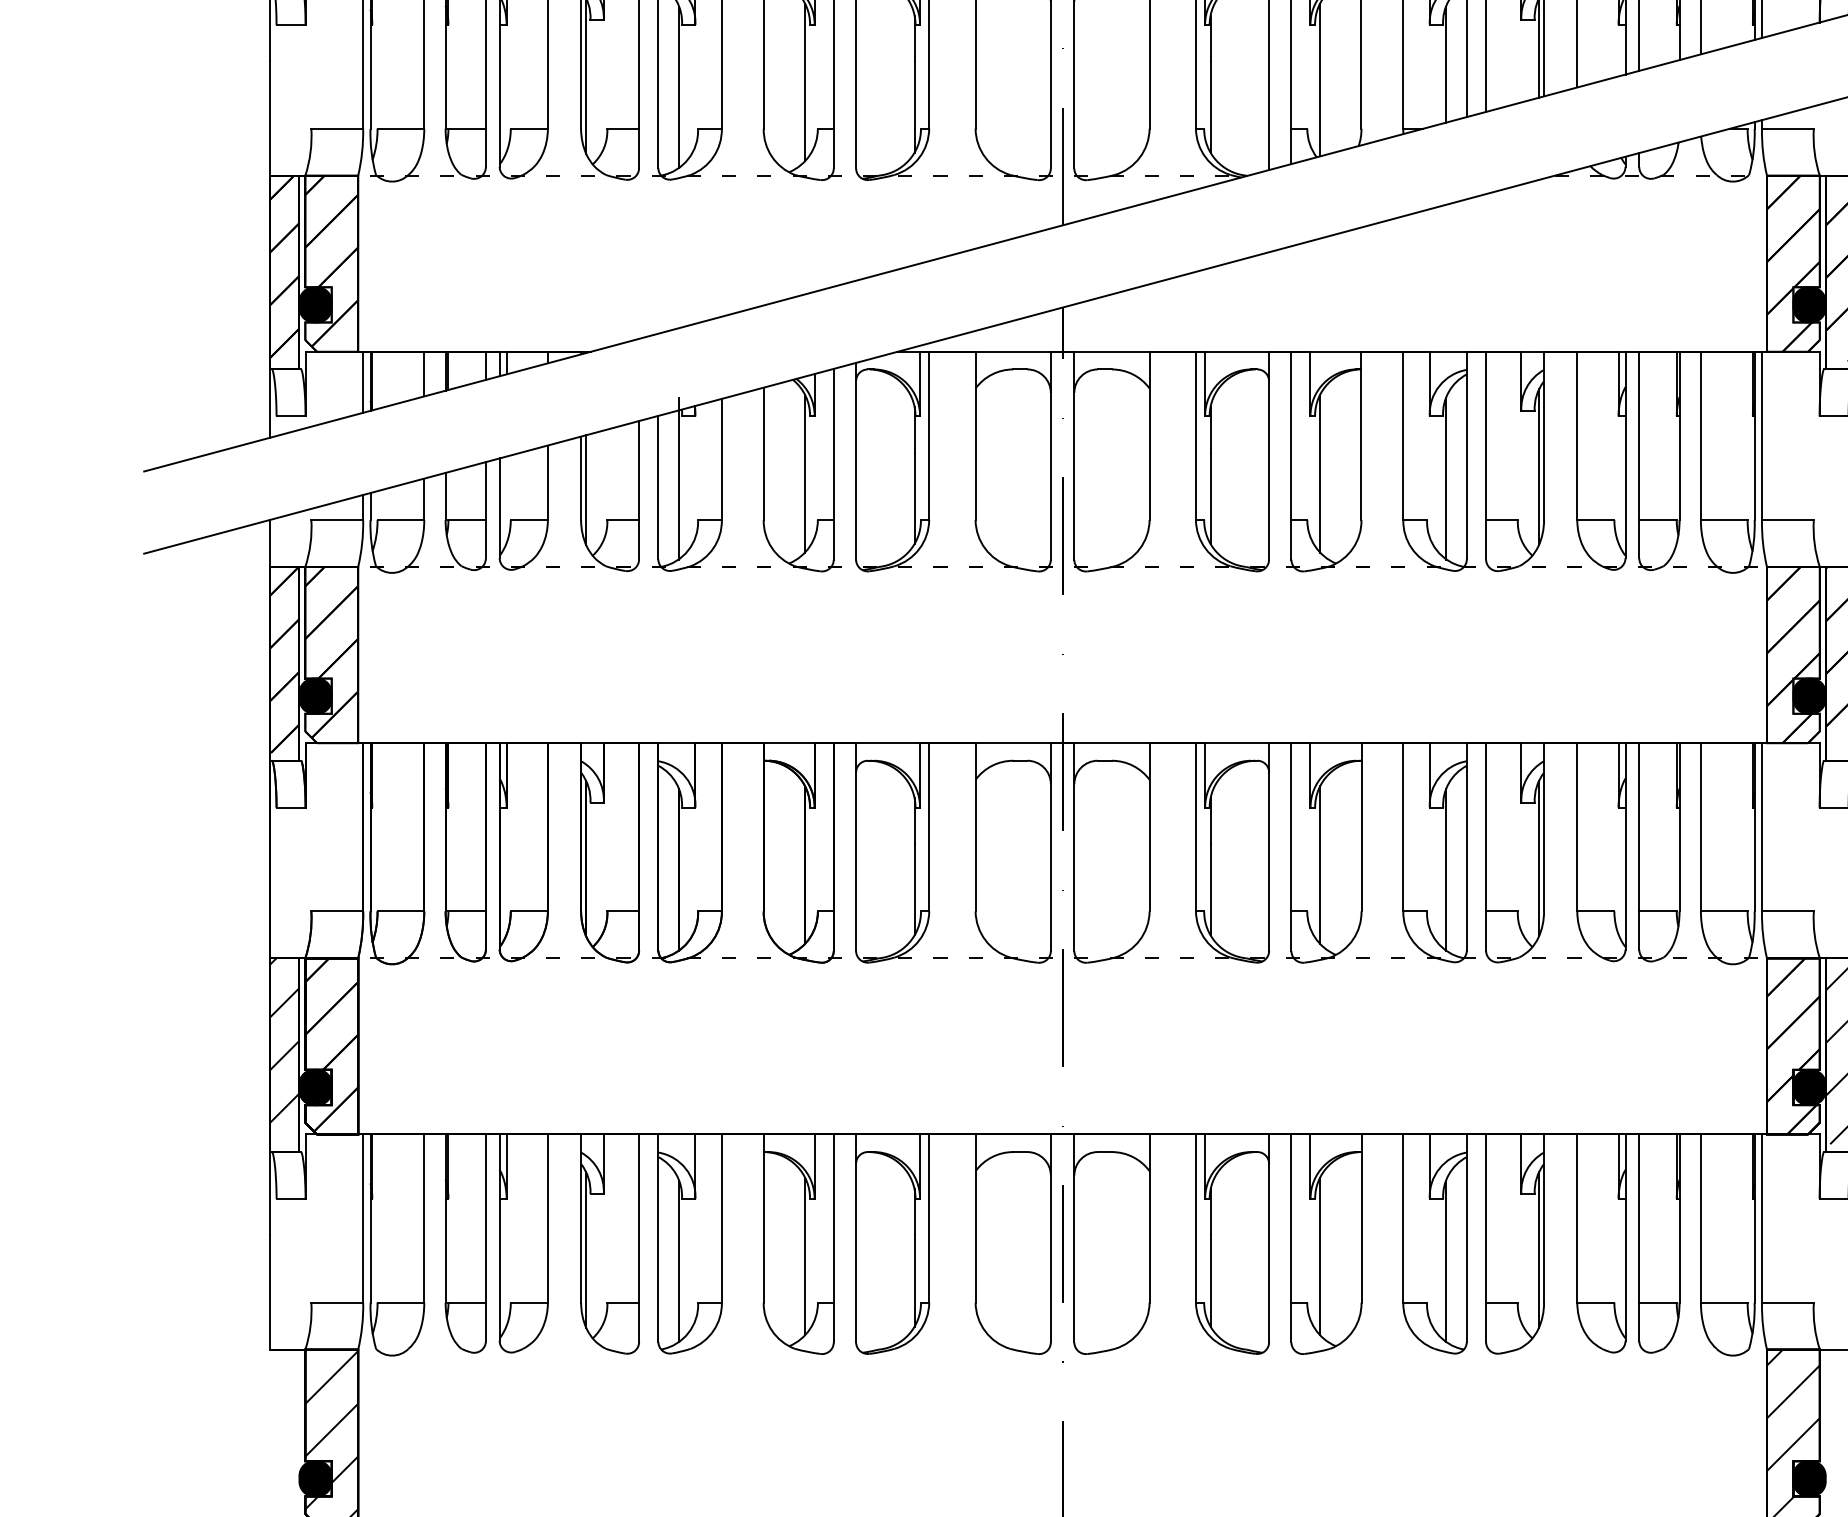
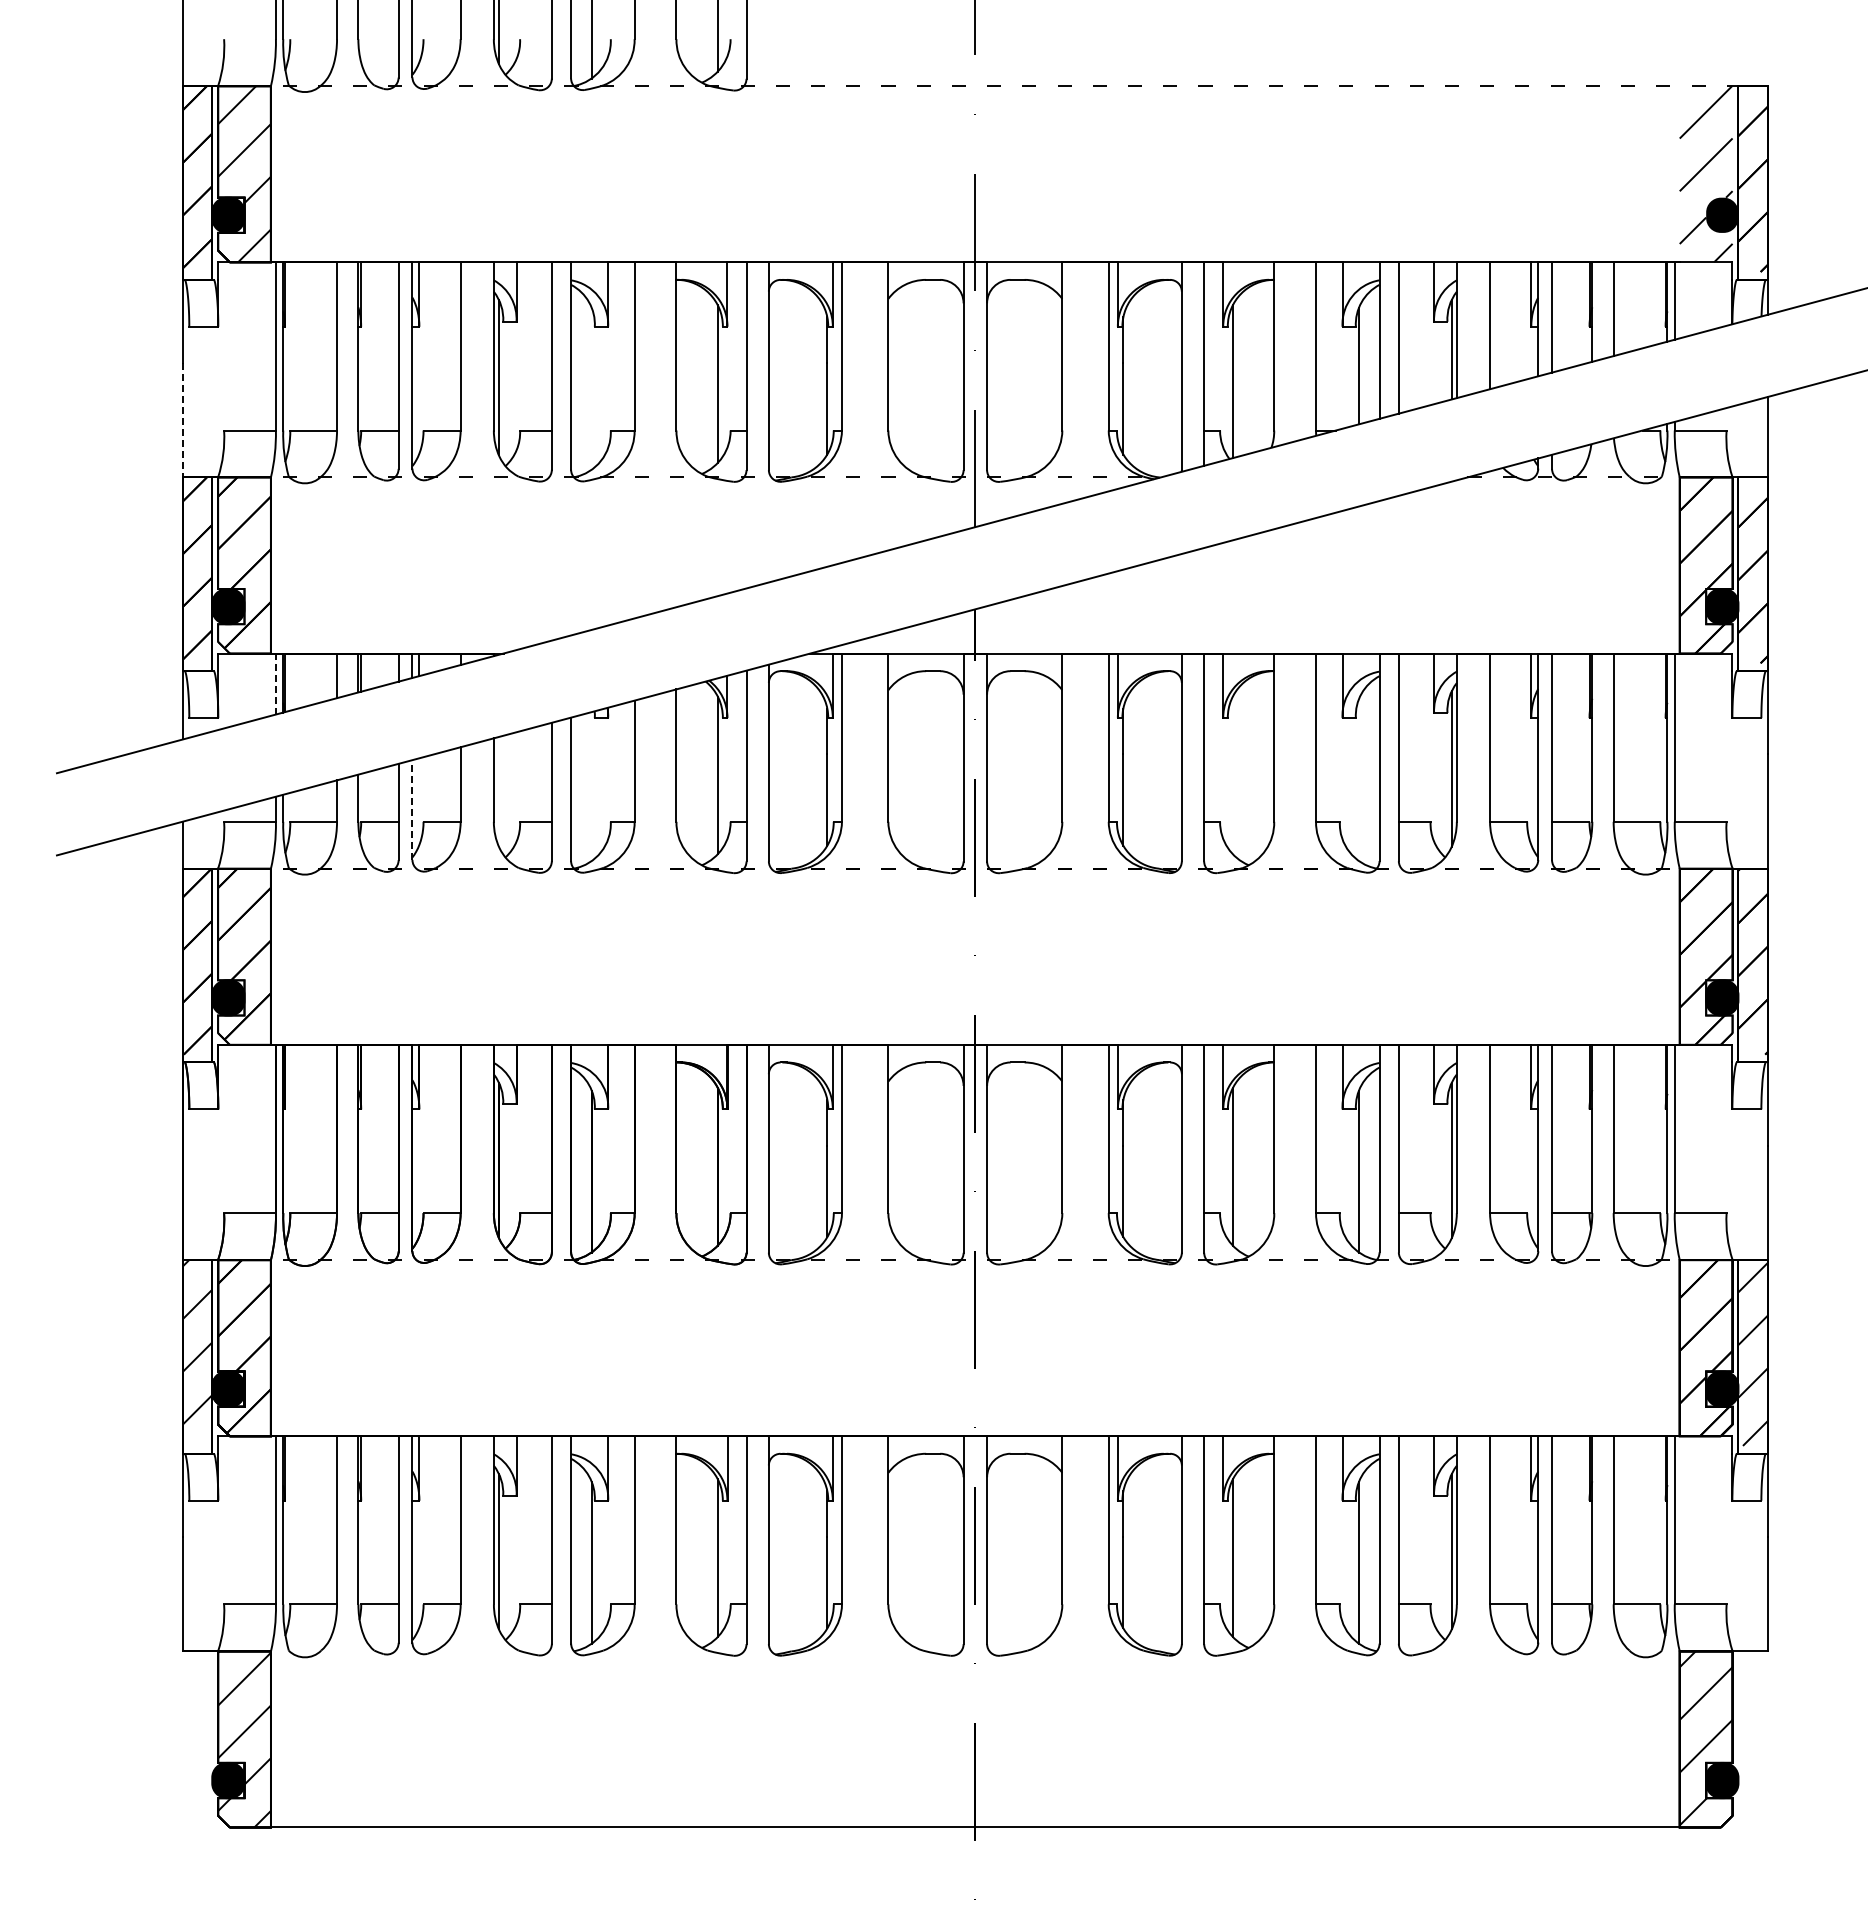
line: (678, 87) -> (591, 389), removed
line: (270, 118) -> (183, 420), solid -> dashed
line: (362, 381) -> (275, 683), solid -> dashed
line: (1319, 473) -> (1232, 775), removed
line: (678, 478) -> (591, 780), removed
line: (1445, 478) -> (1358, 780), removed
line: (585, 489) -> (498, 791), removed
line: (499, 508) -> (412, 810), solid -> dashed

